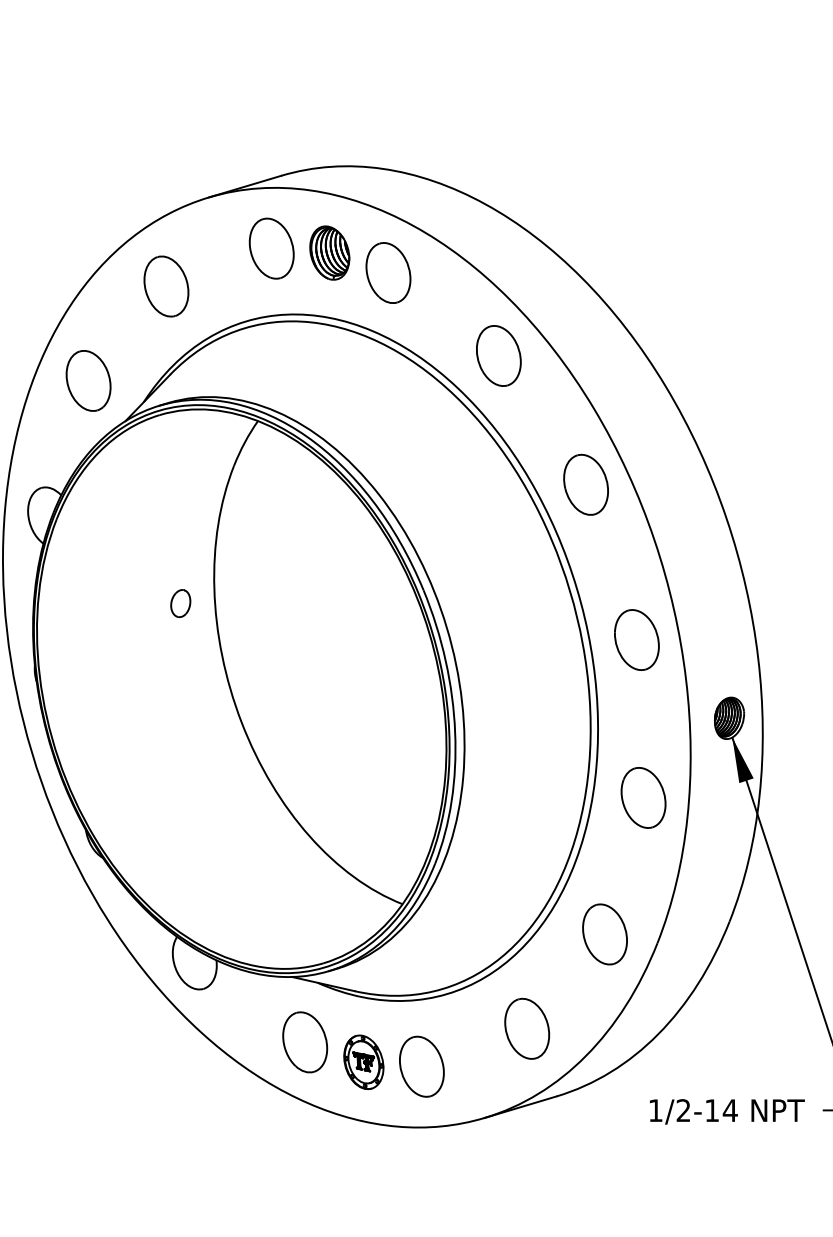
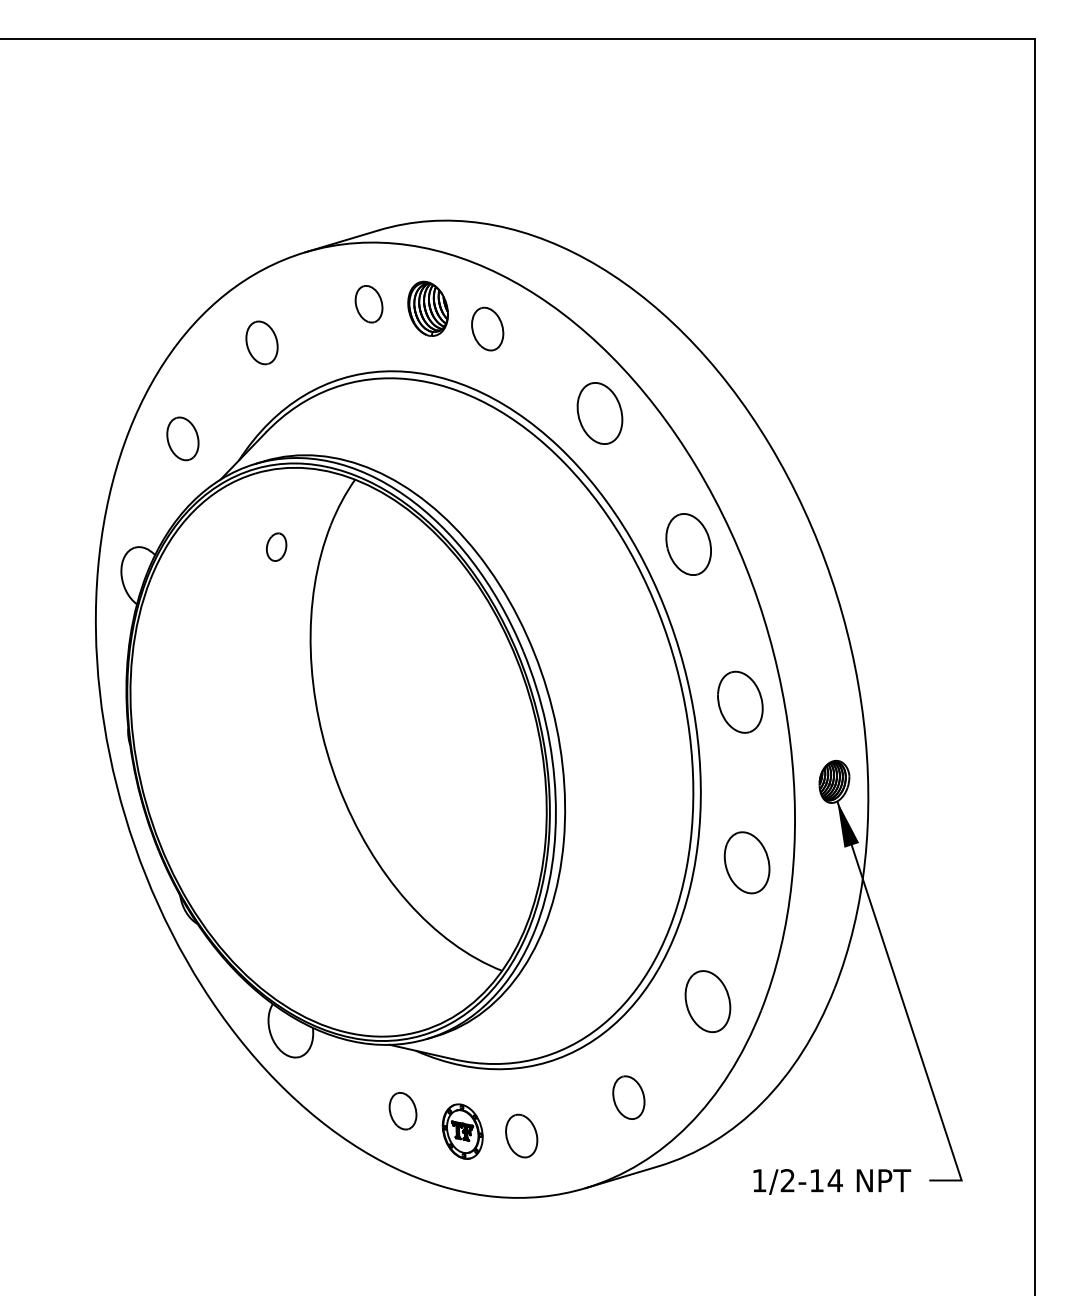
part: (271, 247) -> (368, 303), size x0.6
part: (388, 272) -> (487, 328), size x0.7
part: (165, 286) -> (261, 342), size x0.7
part: (88, 380) -> (182, 438), size x0.7
part: (180, 602) -> (276, 546), moved
part: (526, 1028) -> (628, 1097), size x0.7
part: (304, 1041) -> (402, 1110), size x0.6
part: (421, 1066) -> (521, 1135), size x0.7

